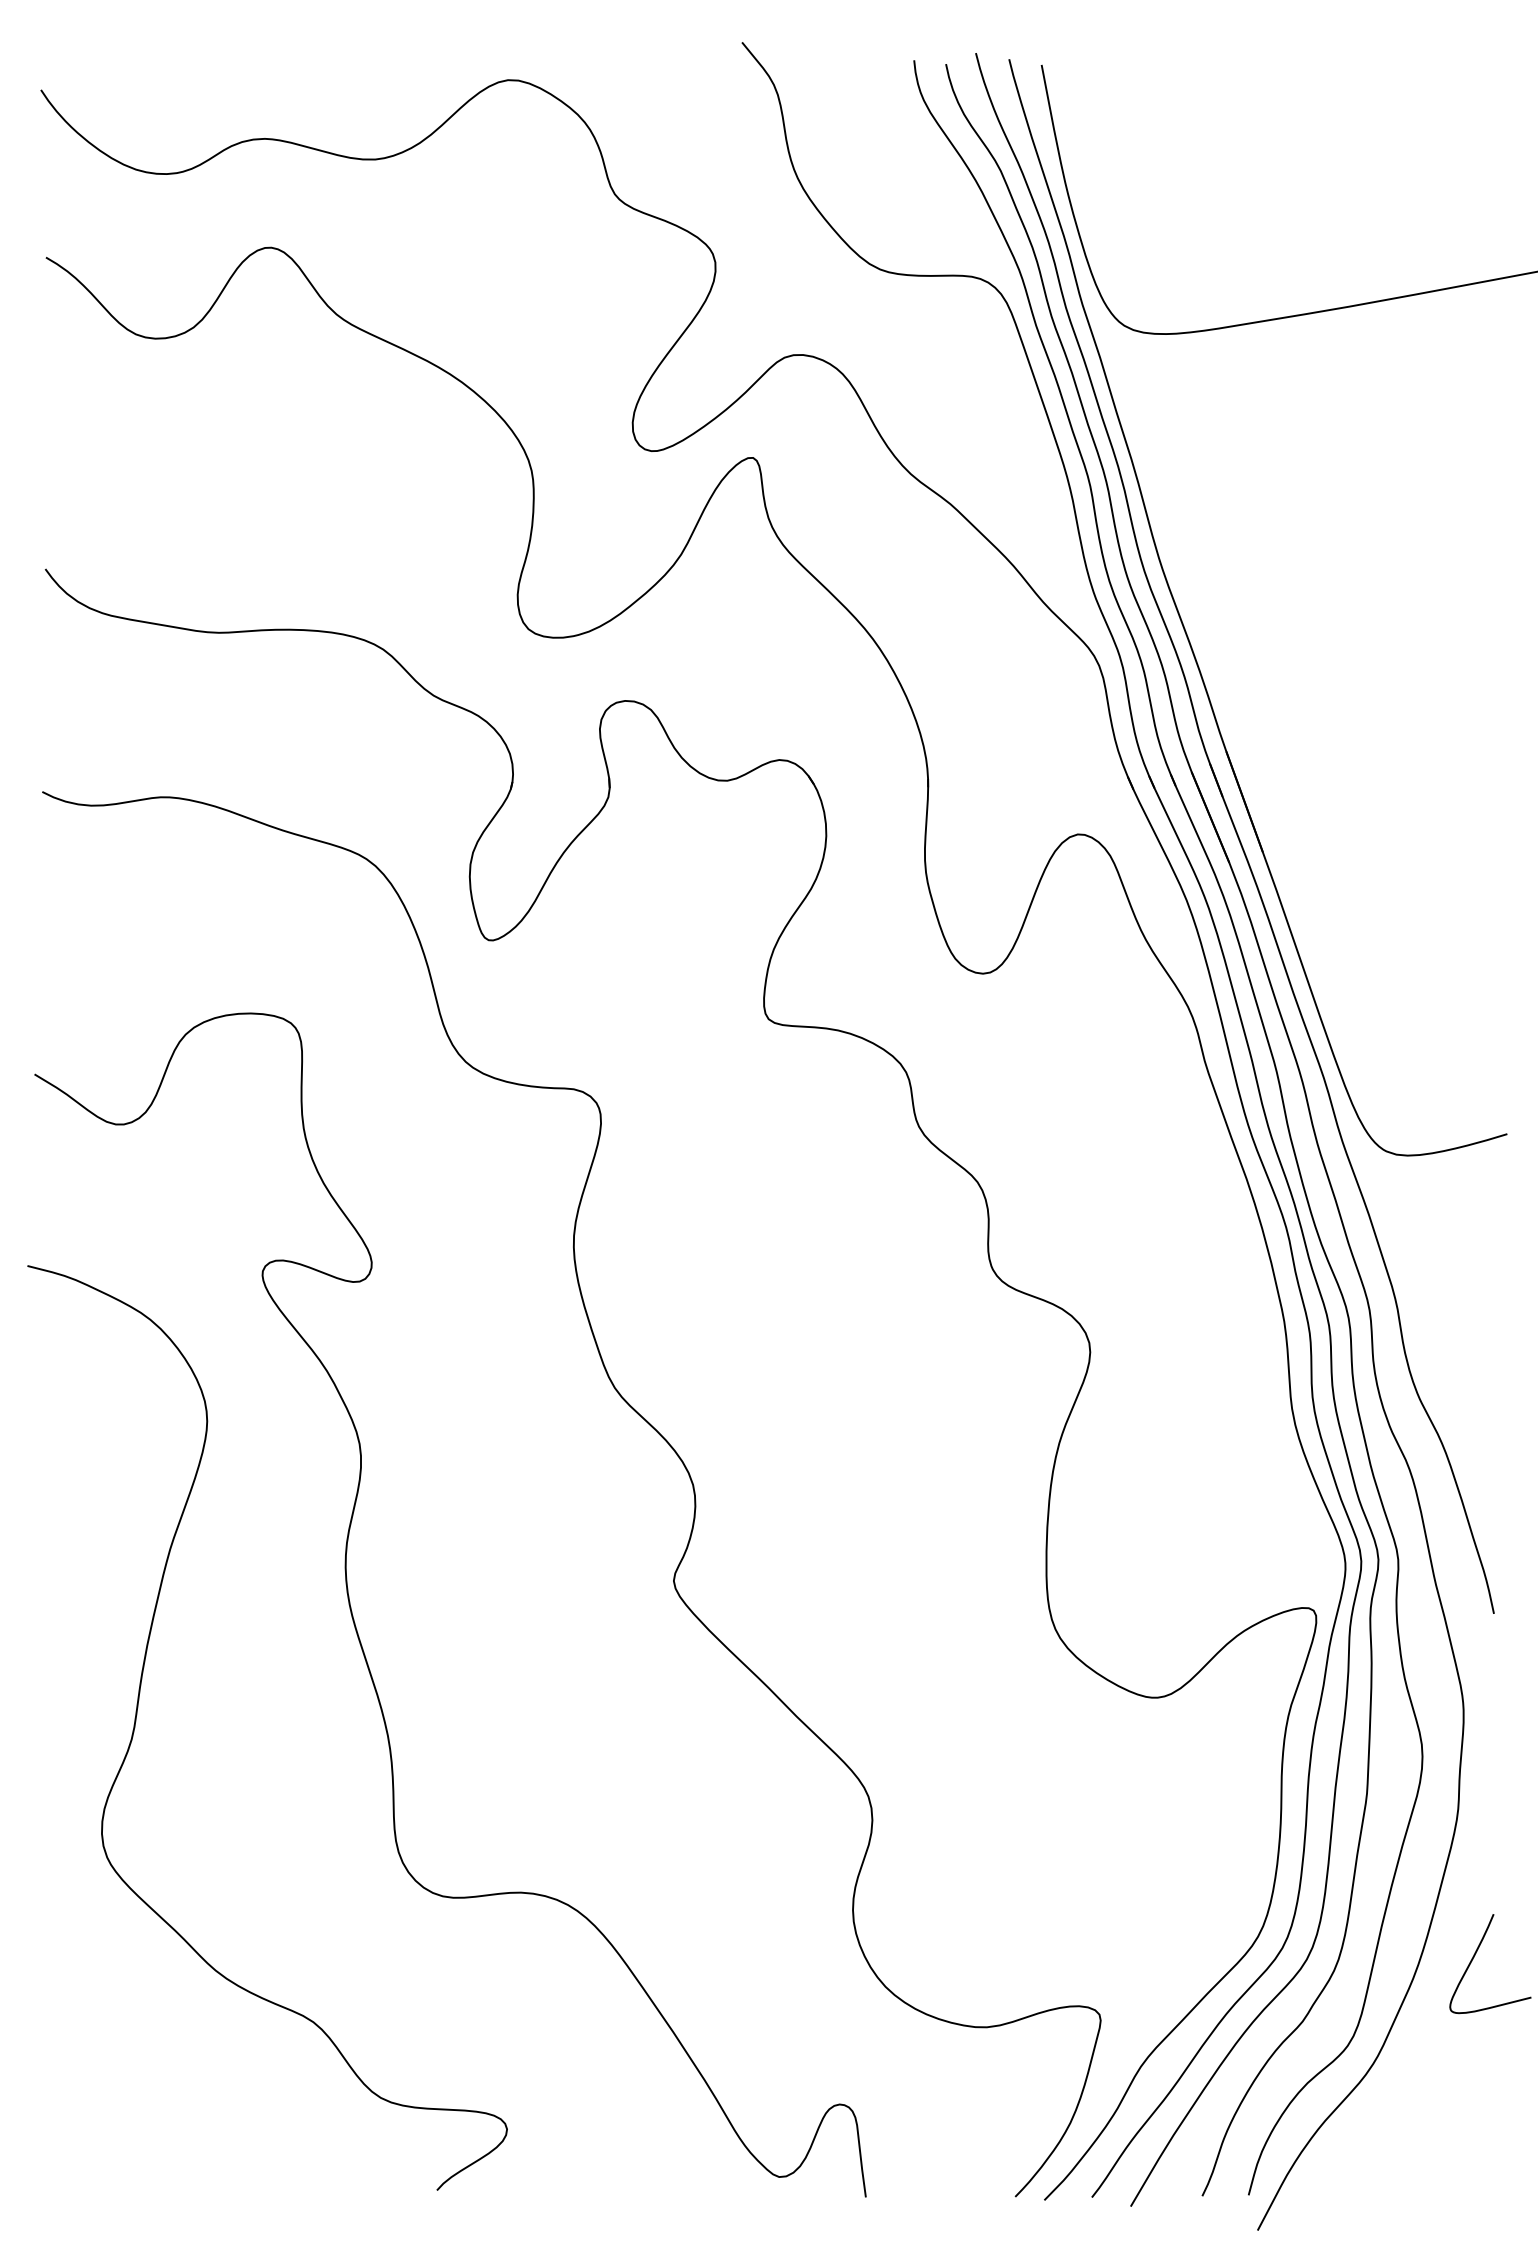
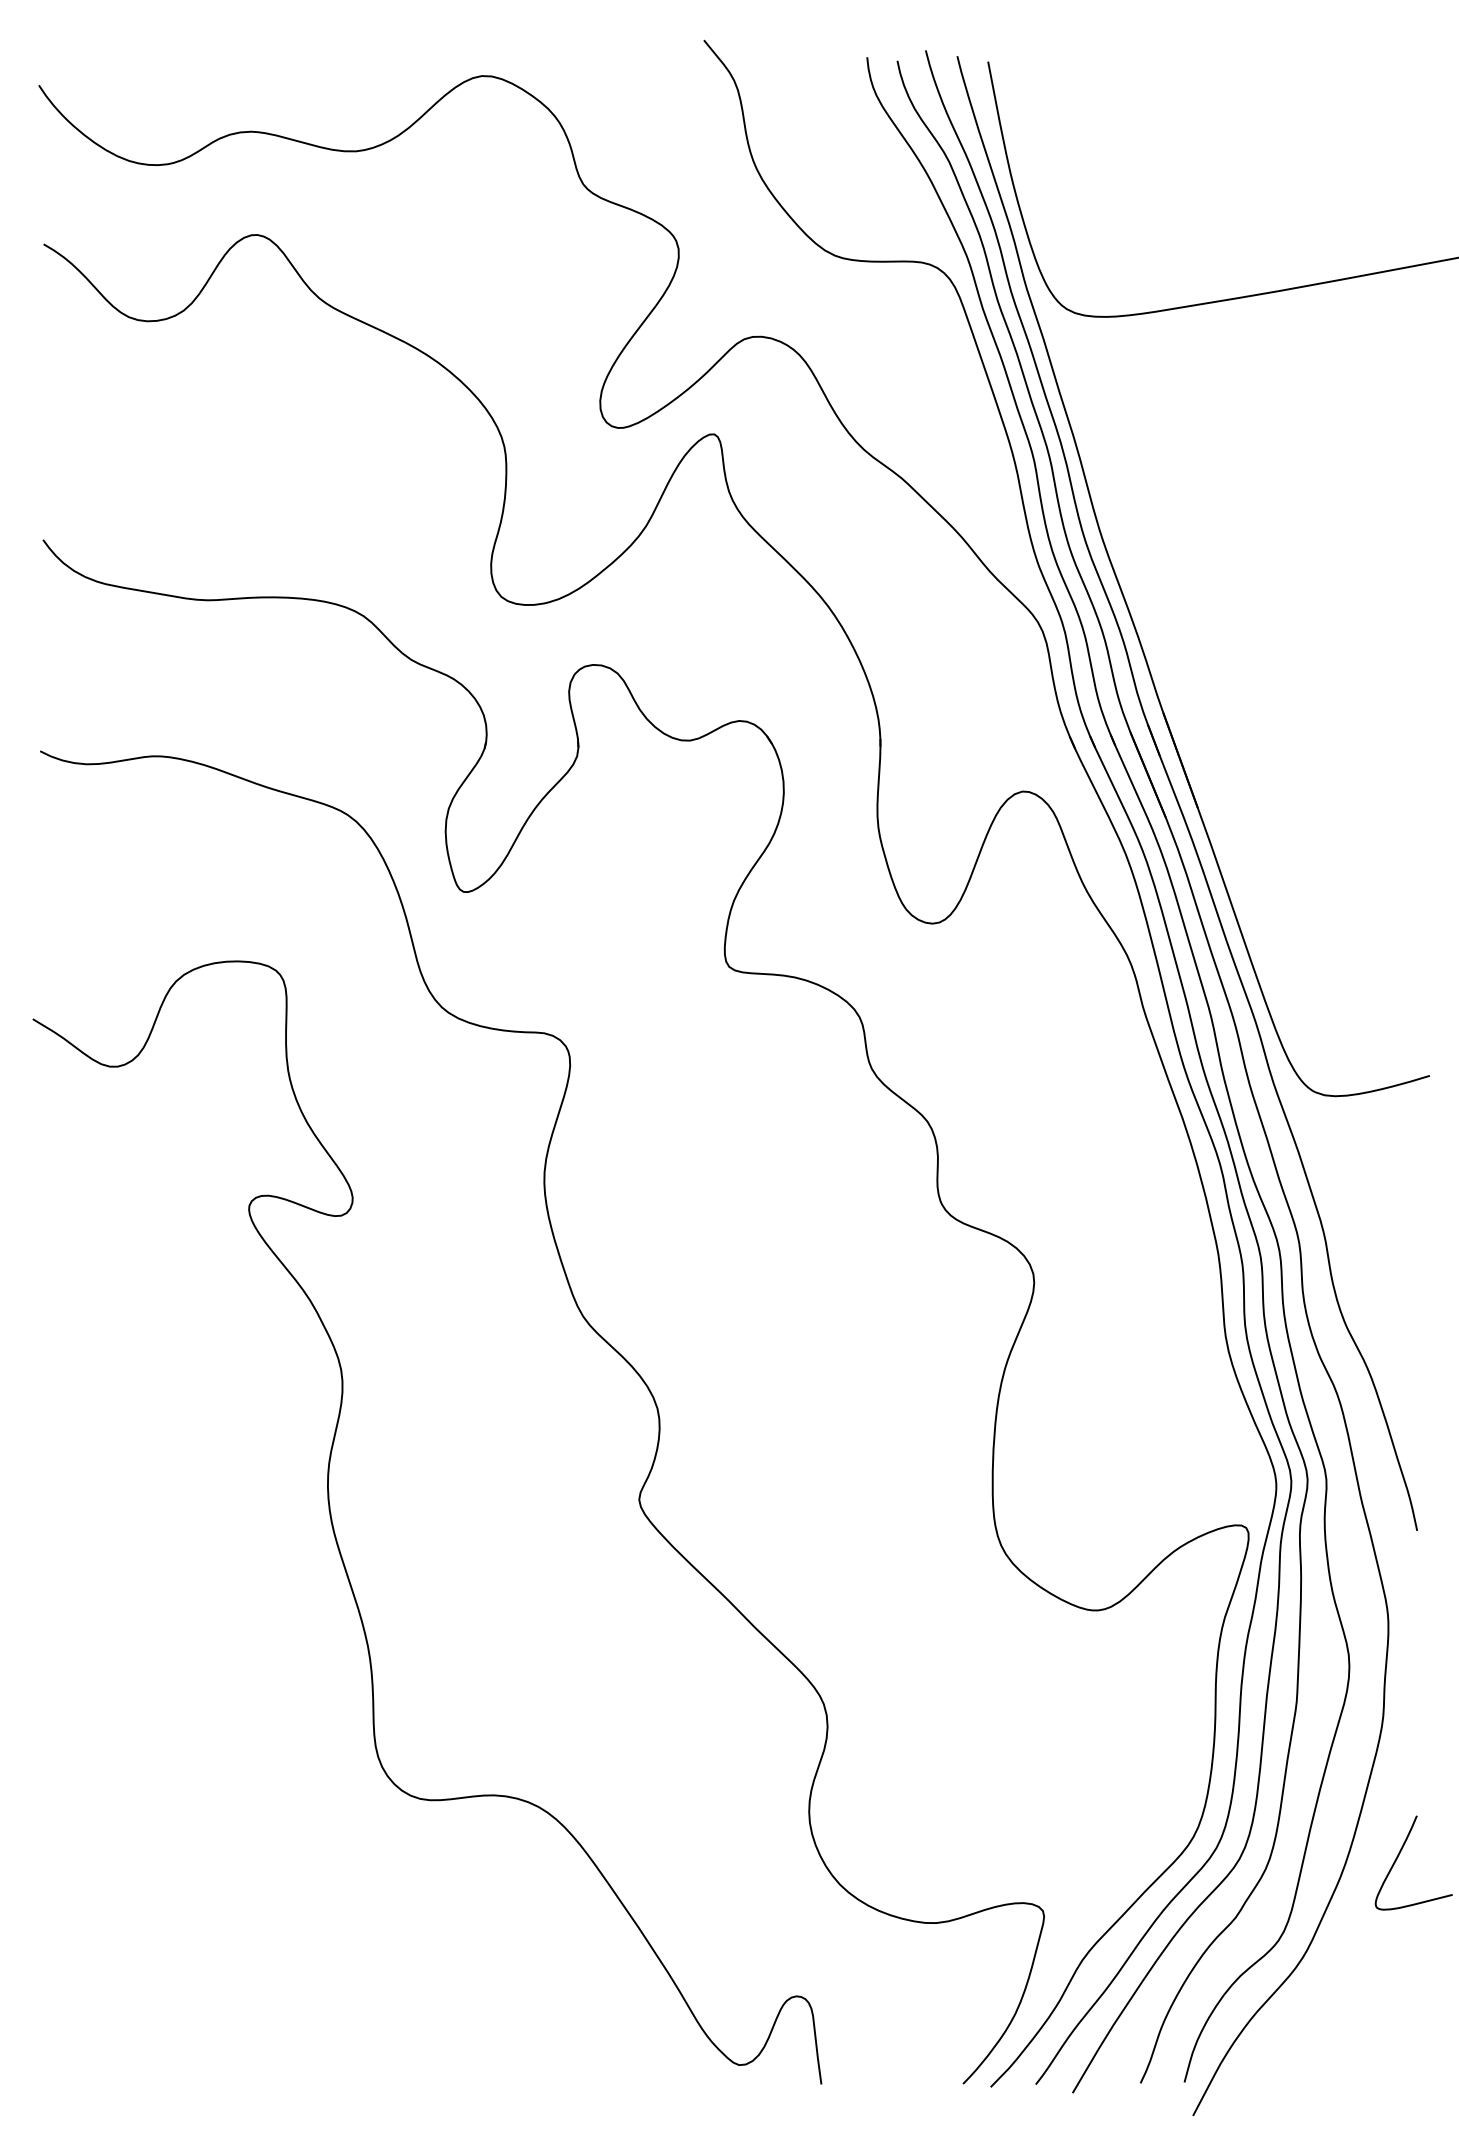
curve: (137, 1715) -> (130, 1627), removed

